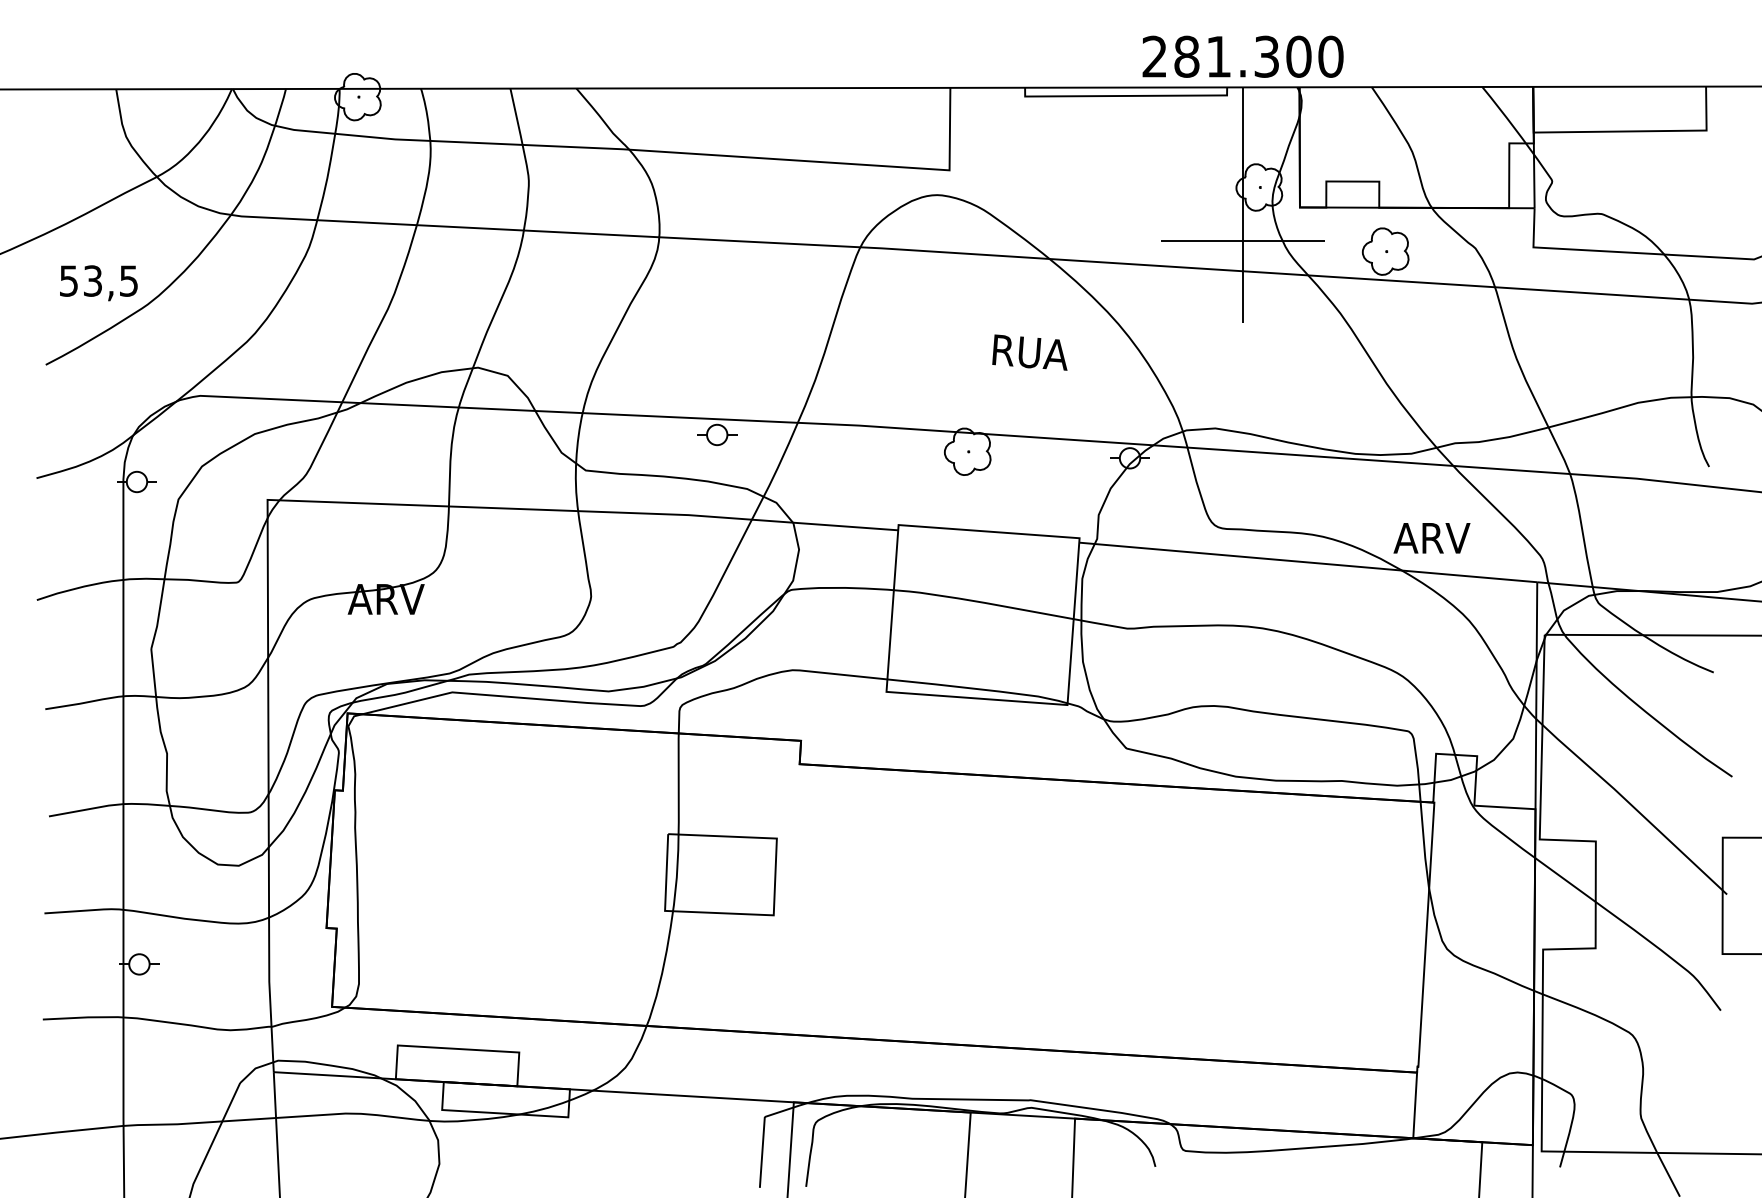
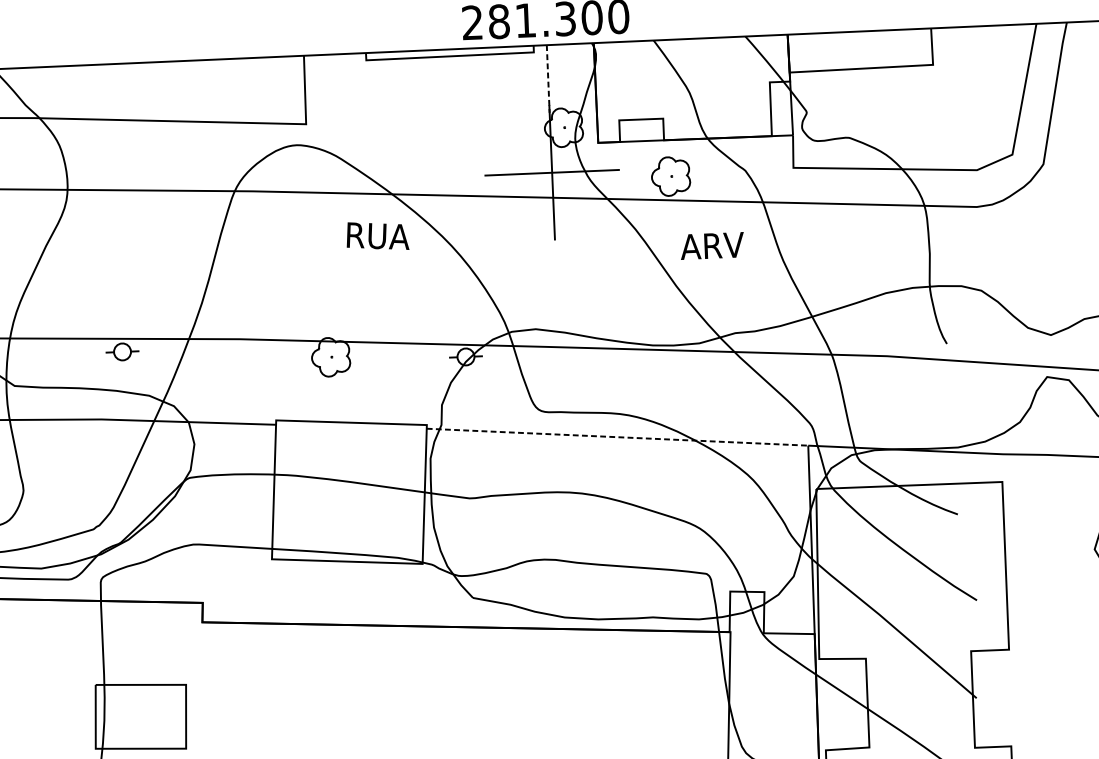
line: (1243, 128) -> (548, 79), solid -> dashed
text: (1029, 352) -> (377, 236), moved
text: (1431, 538) -> (711, 246), moved
line: (1308, 562) -> (617, 437), solid -> dashed

